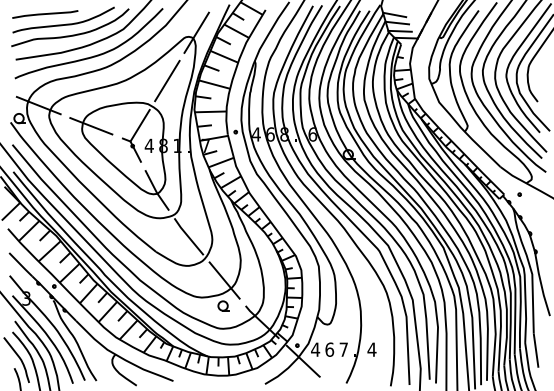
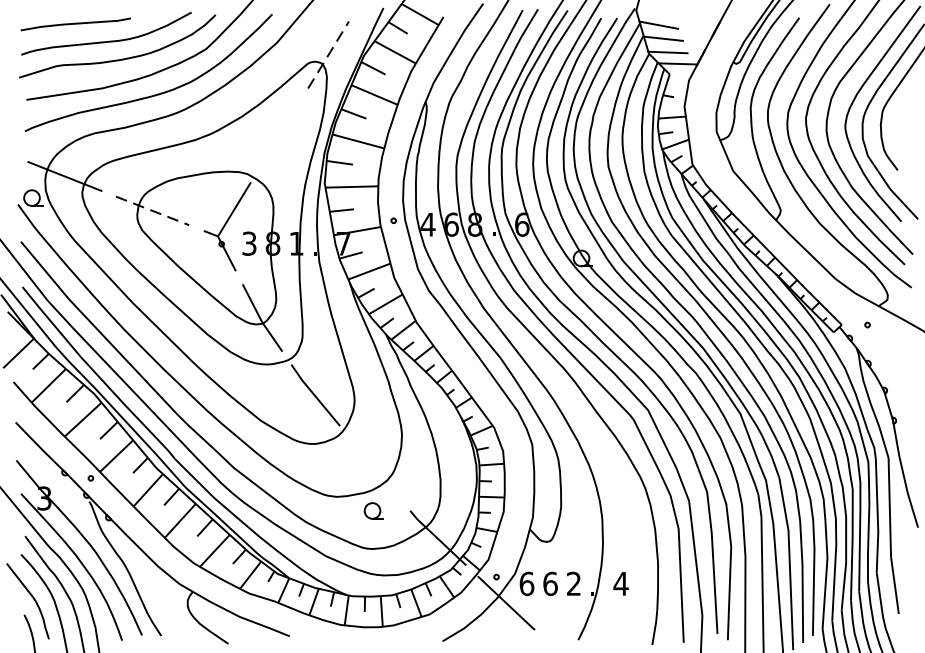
line: (196, 32) -> (328, 54), solid -> dashed
line: (167, 80) -> (279, 134), removed
line: (91, 126) -> (152, 211), solid -> dashed
text: (148, 145) -> (248, 243), 4 -> 3
line: (224, 280) -> (374, 468), removed
text: (315, 349) -> (526, 583), 4 -> 6
text: (343, 349) -> (573, 583), 7 -> 2

